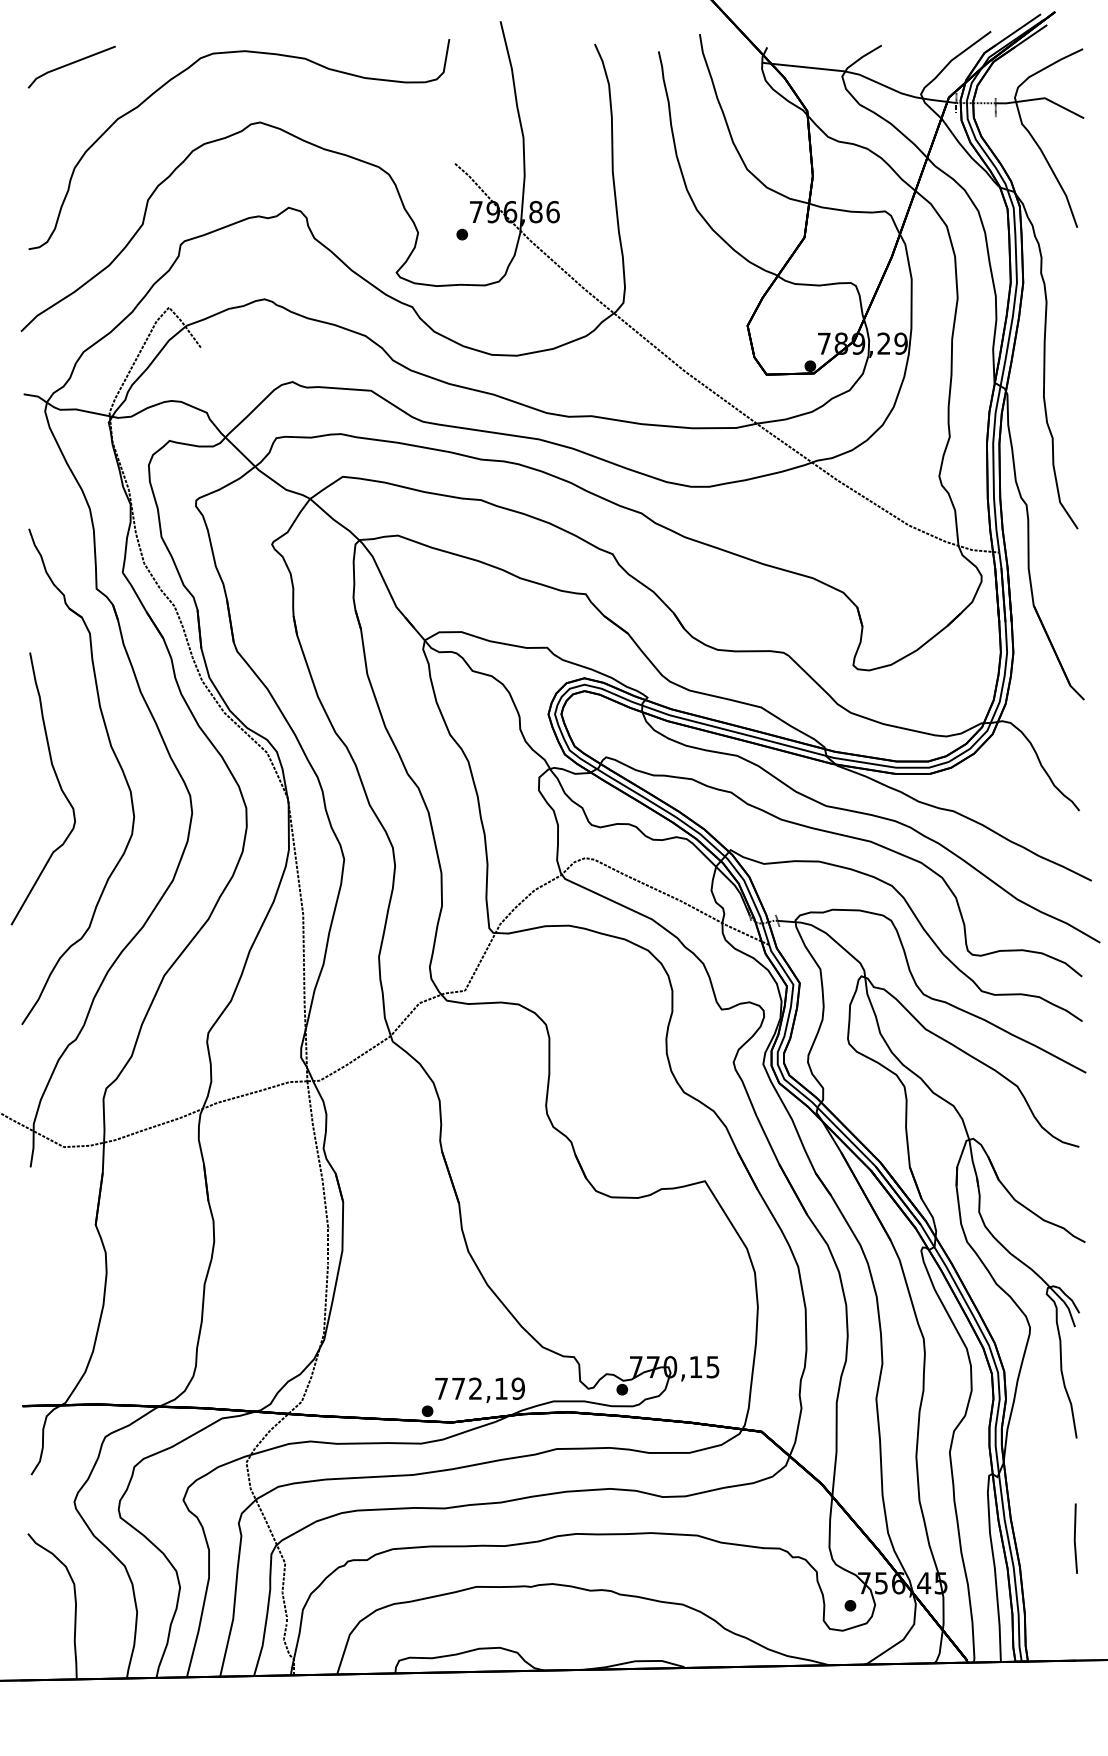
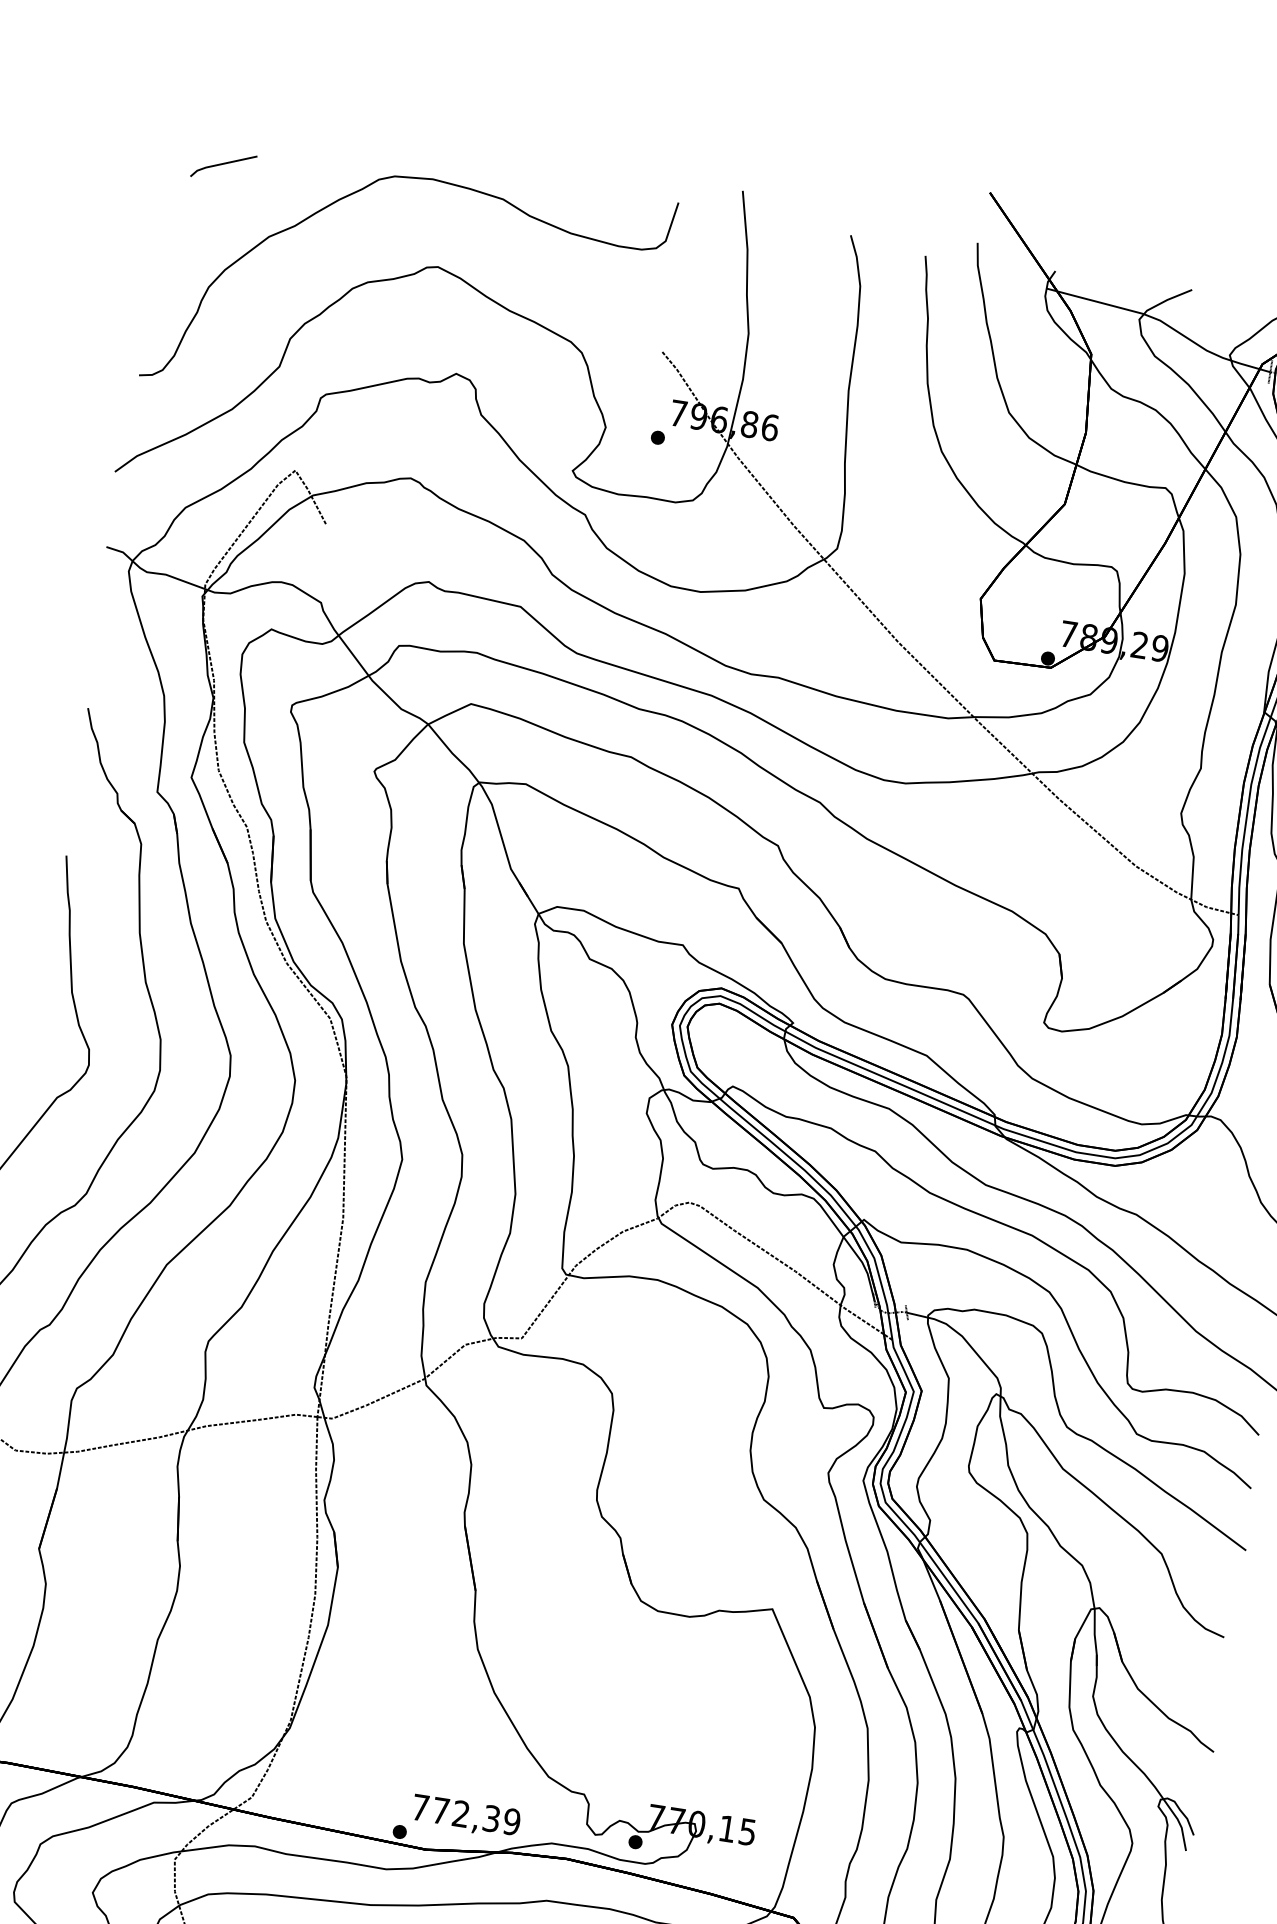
part: (71, 66) -> (223, 165), size x0.6
text: (500, 1388) -> (490, 1818), 772,19 -> 772,39

